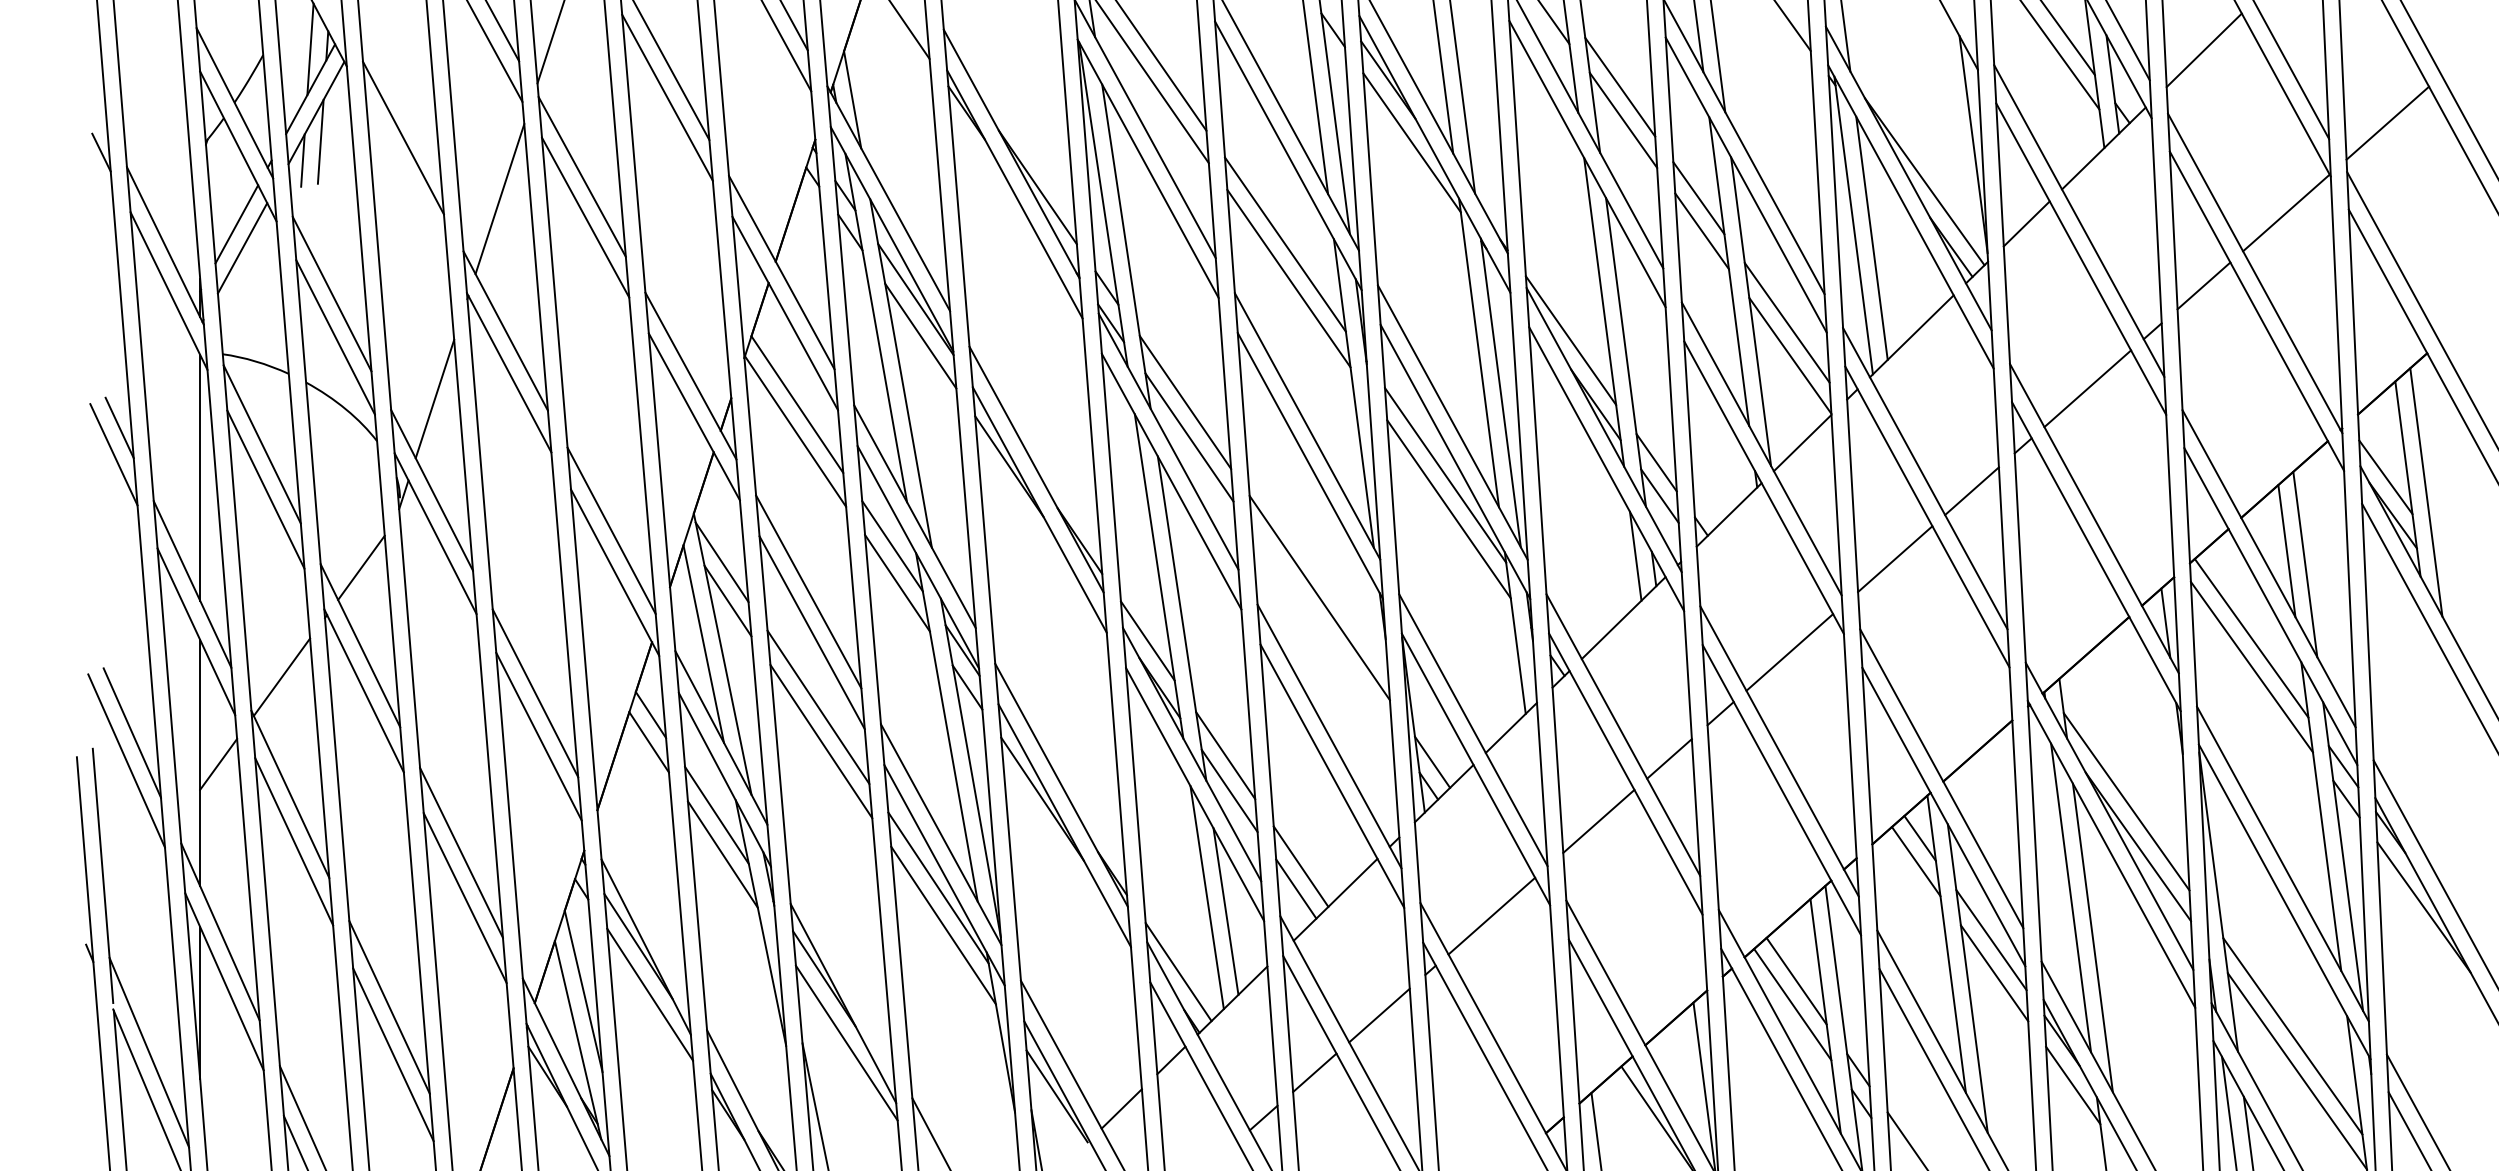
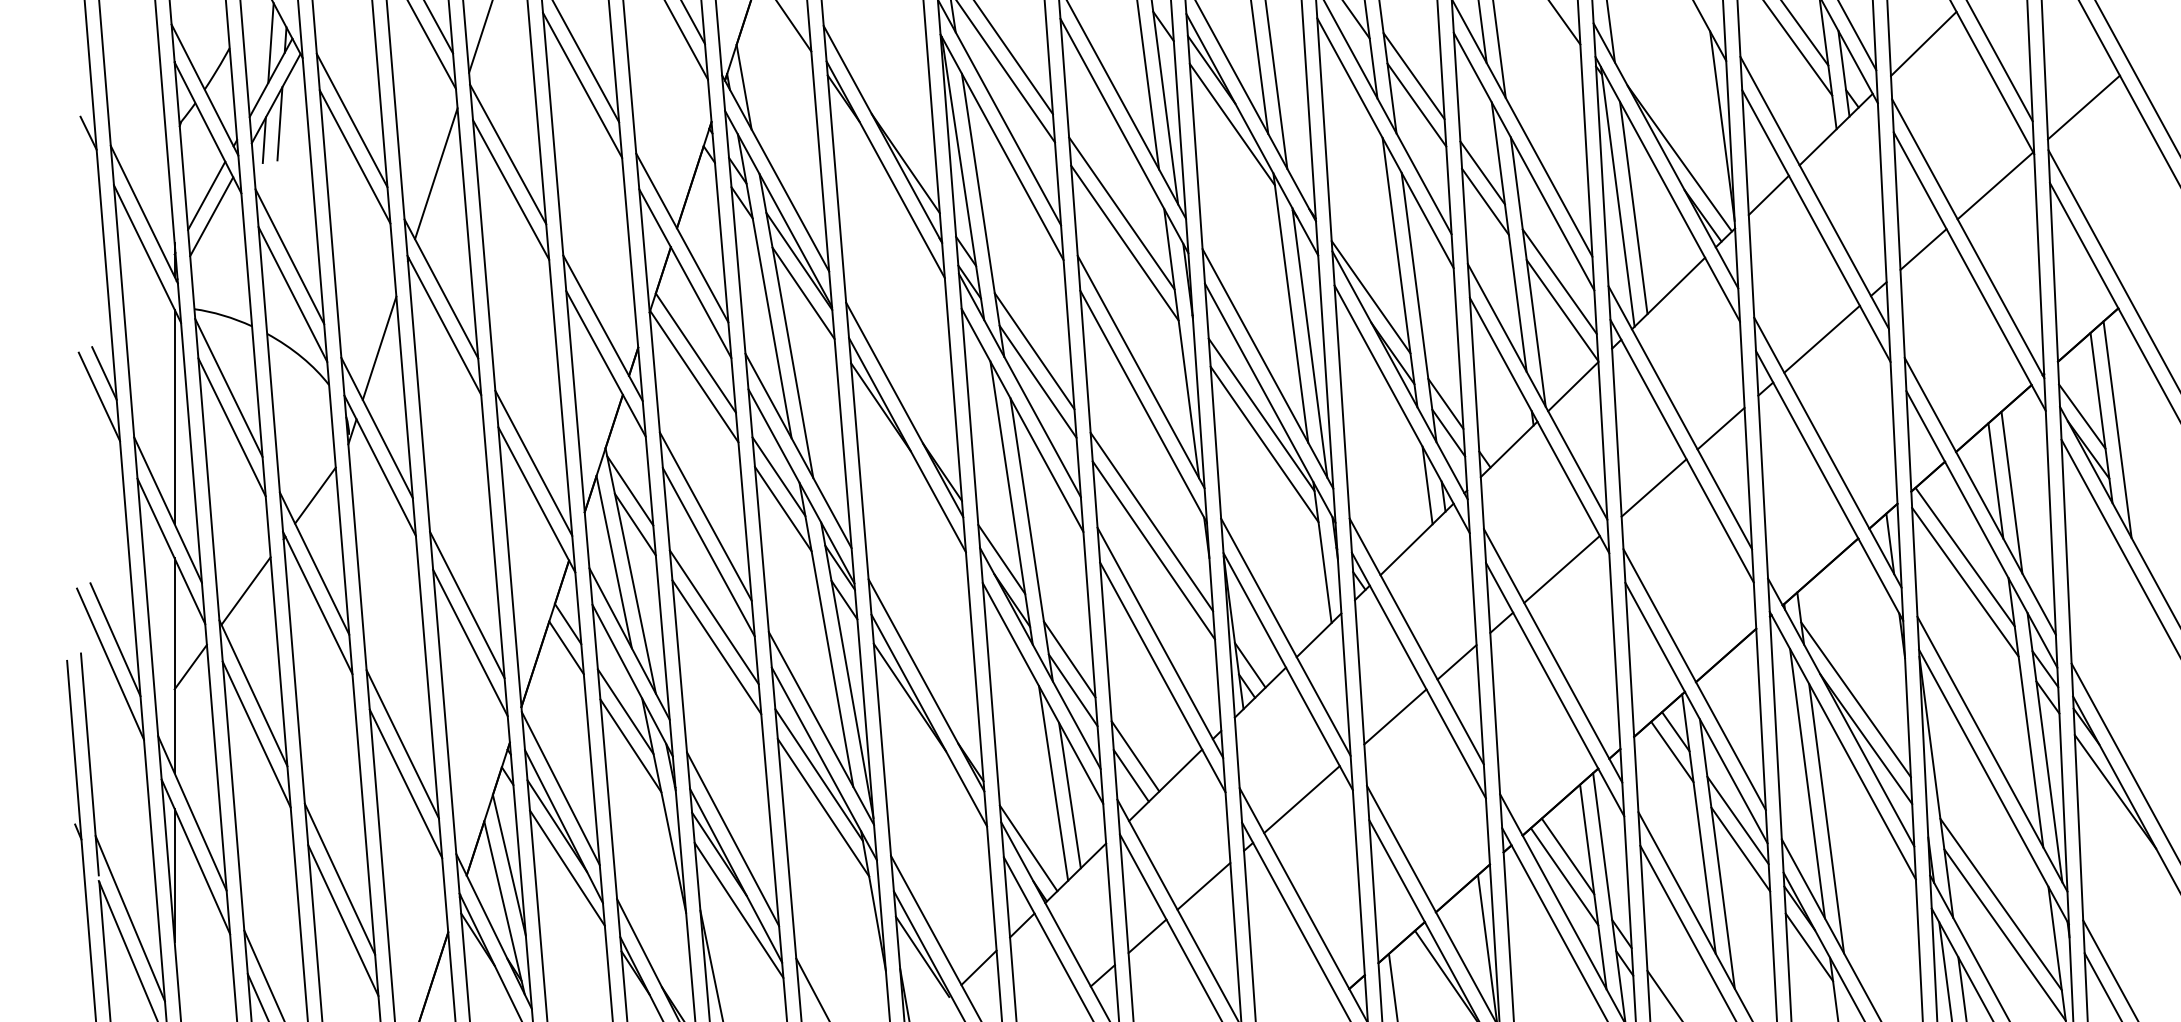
line: (406, 179) -> (354, 156), added
line: (1321, 630) -> (1153, 550), added
line: (642, 903) -> (560, 788), added
line: (840, 961) -> (733, 839), added

